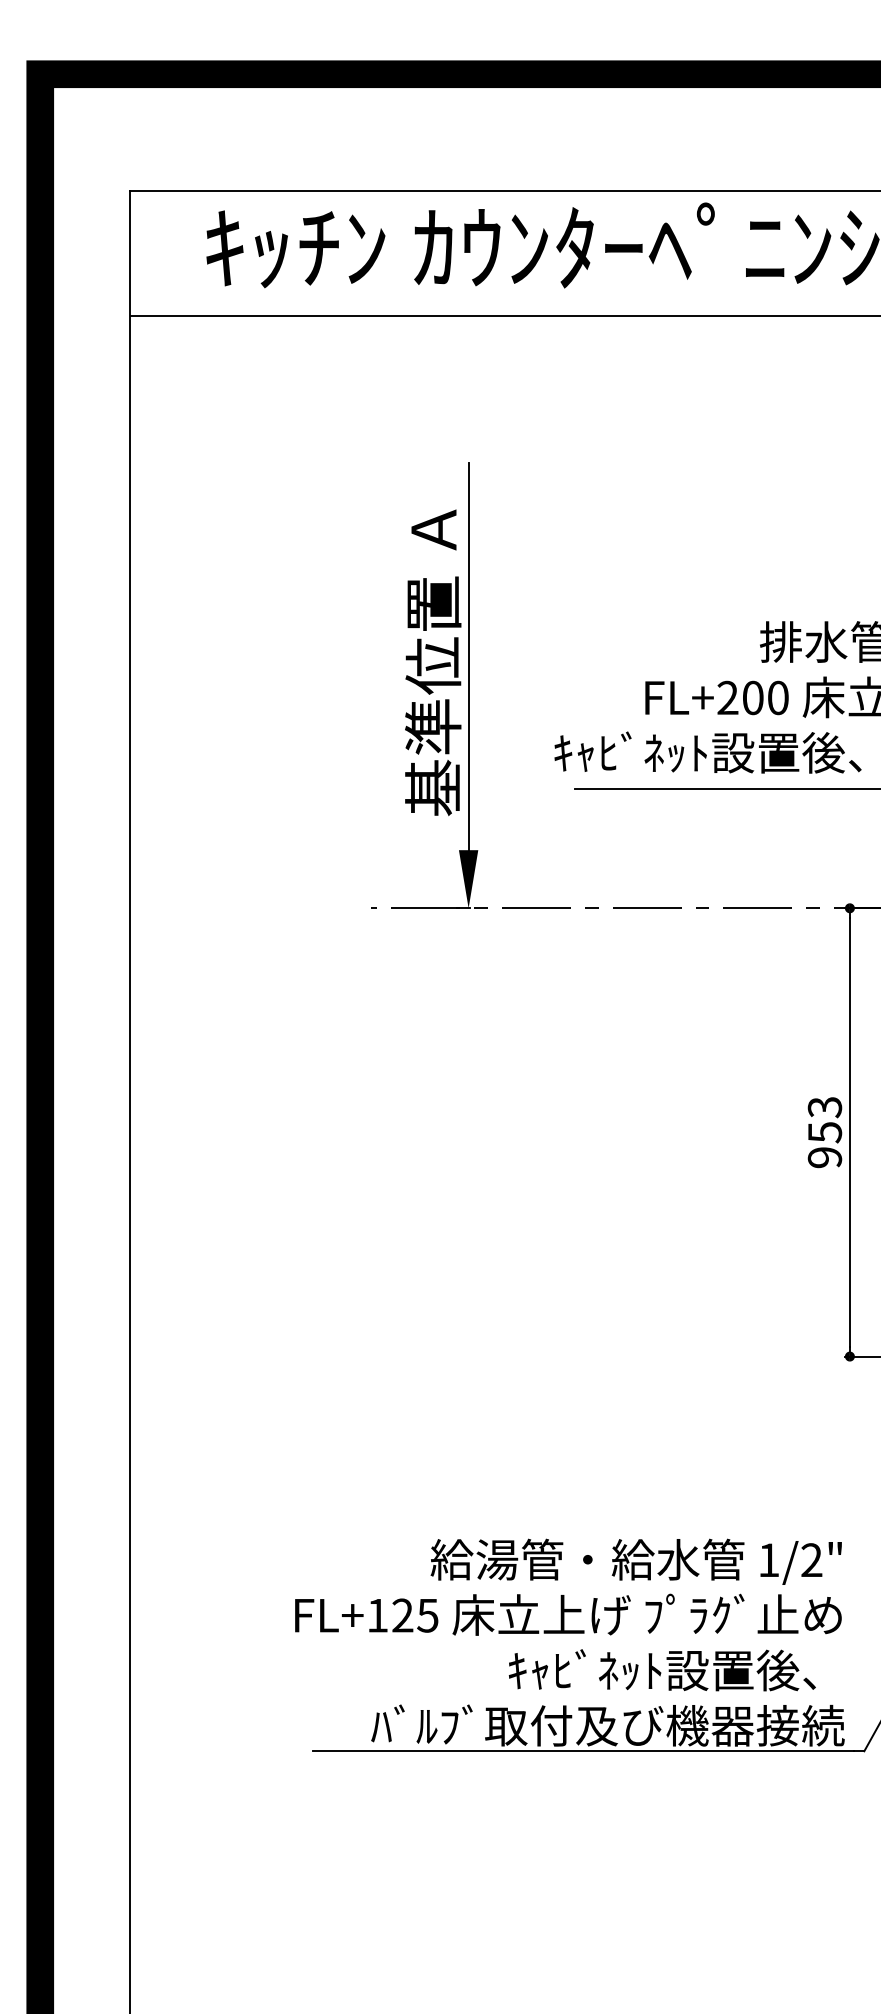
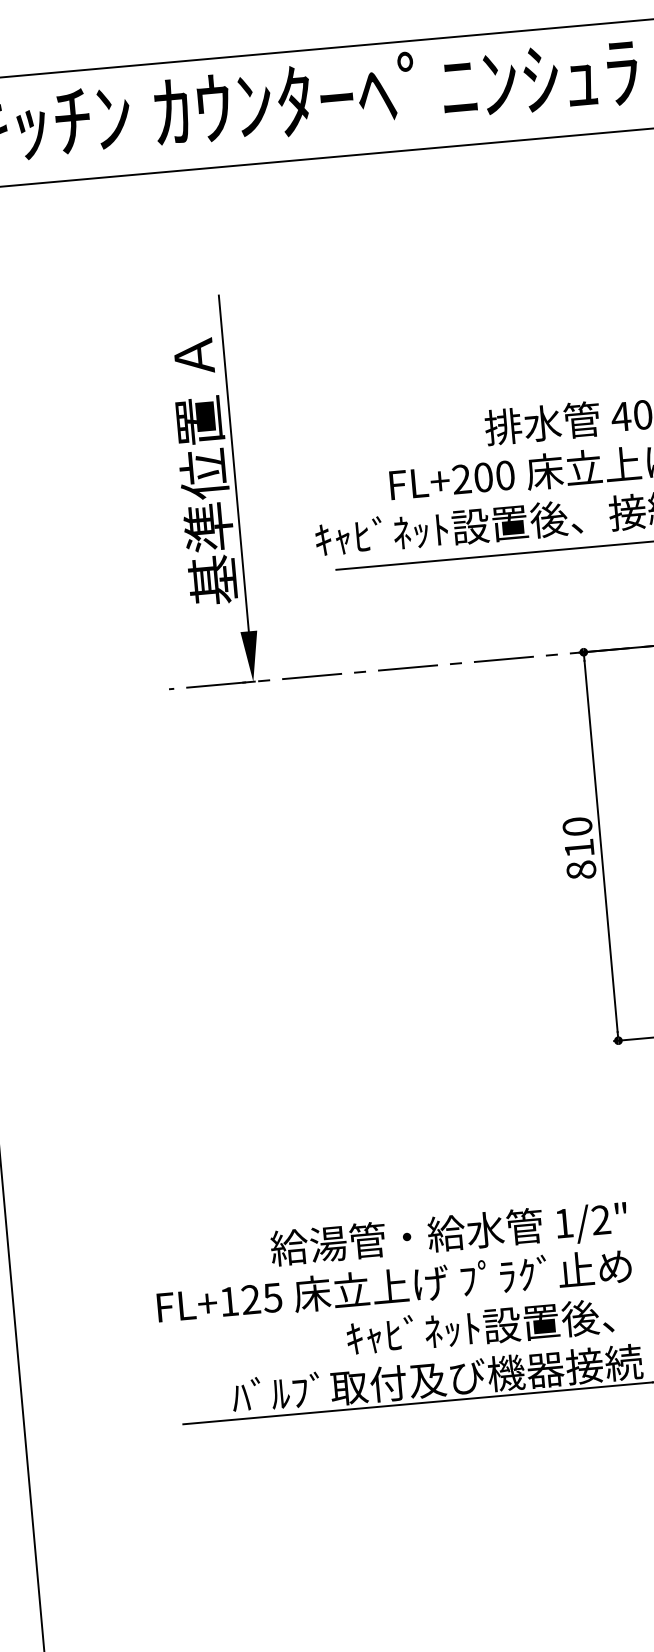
text: (824, 1132) -> (579, 848), 953 -> 810

